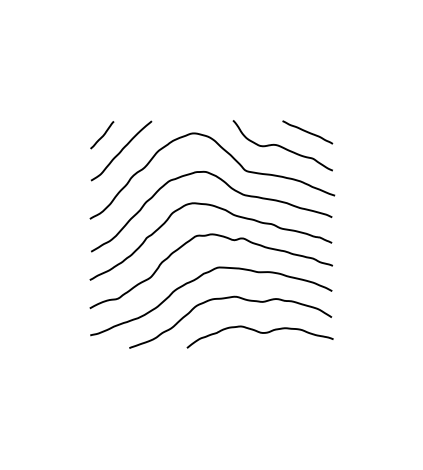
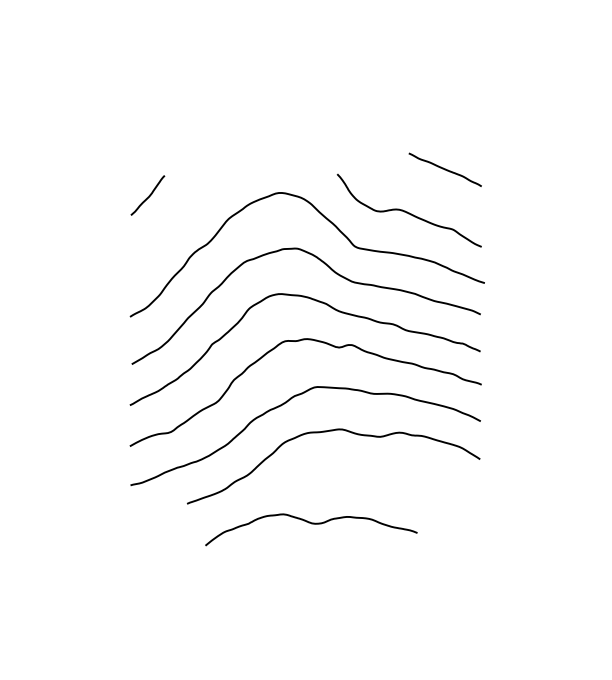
curve: (307, 132) -> (444, 169), moved
curve: (121, 150) -> (175, 217), removed
curve: (259, 333) -> (310, 524), moved

